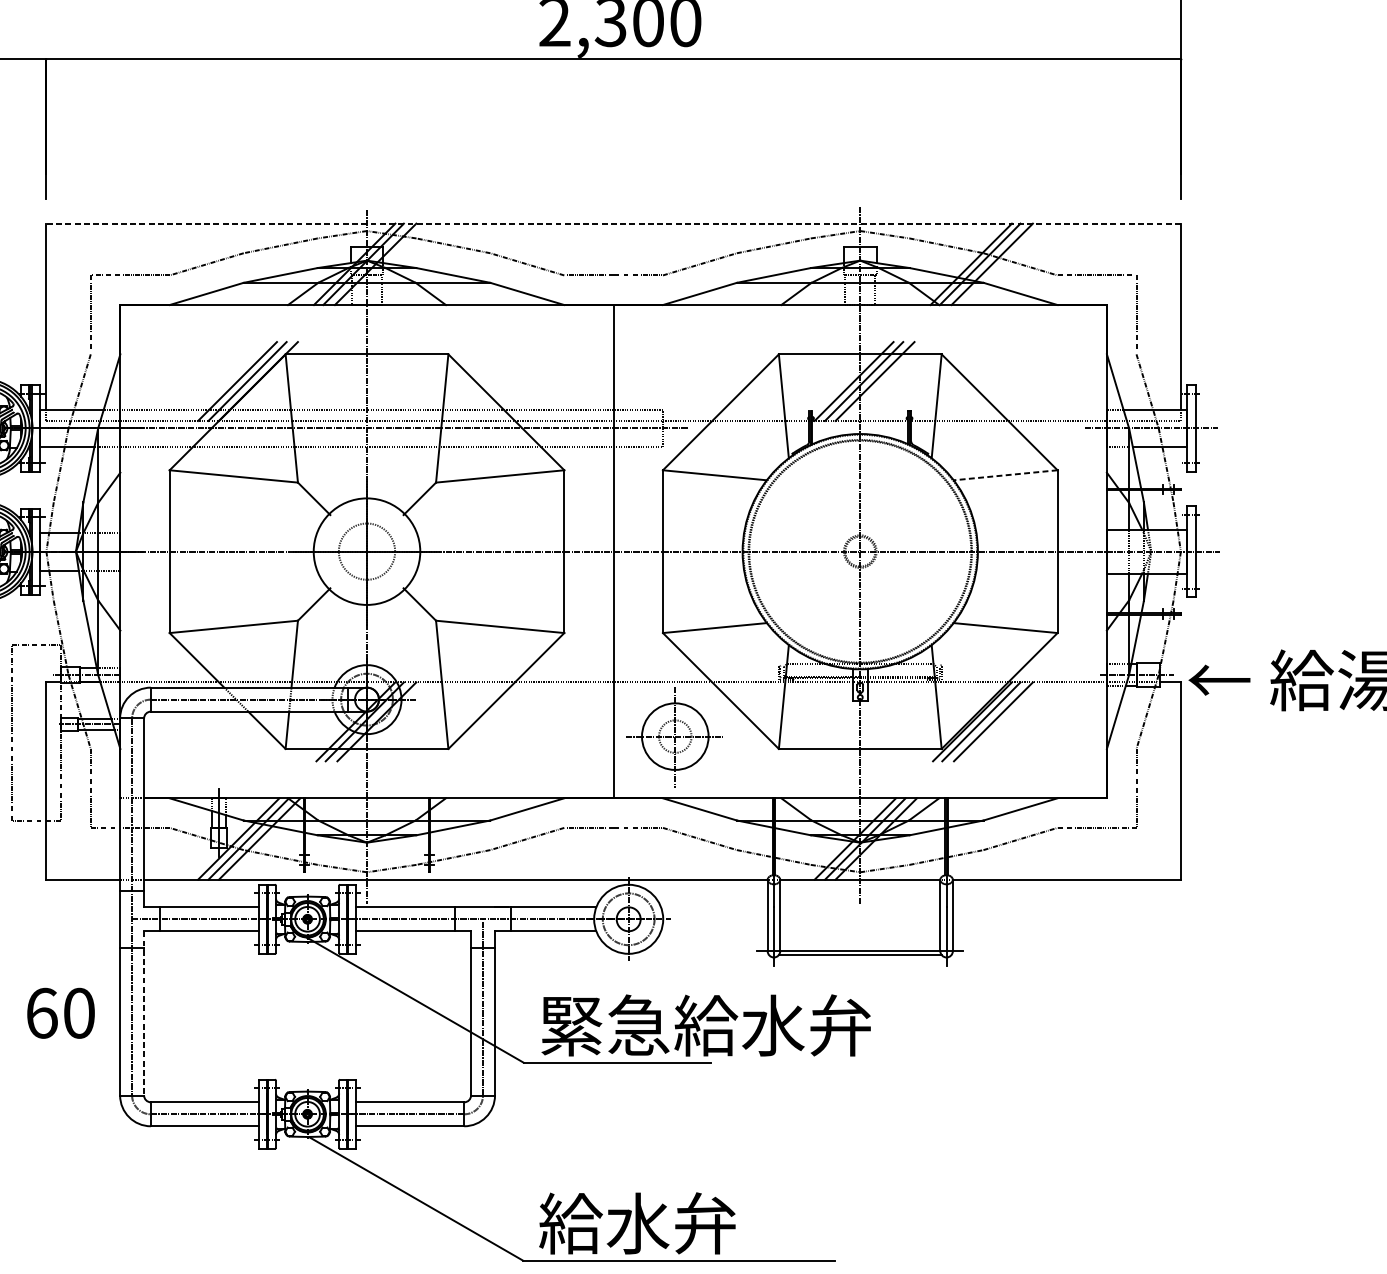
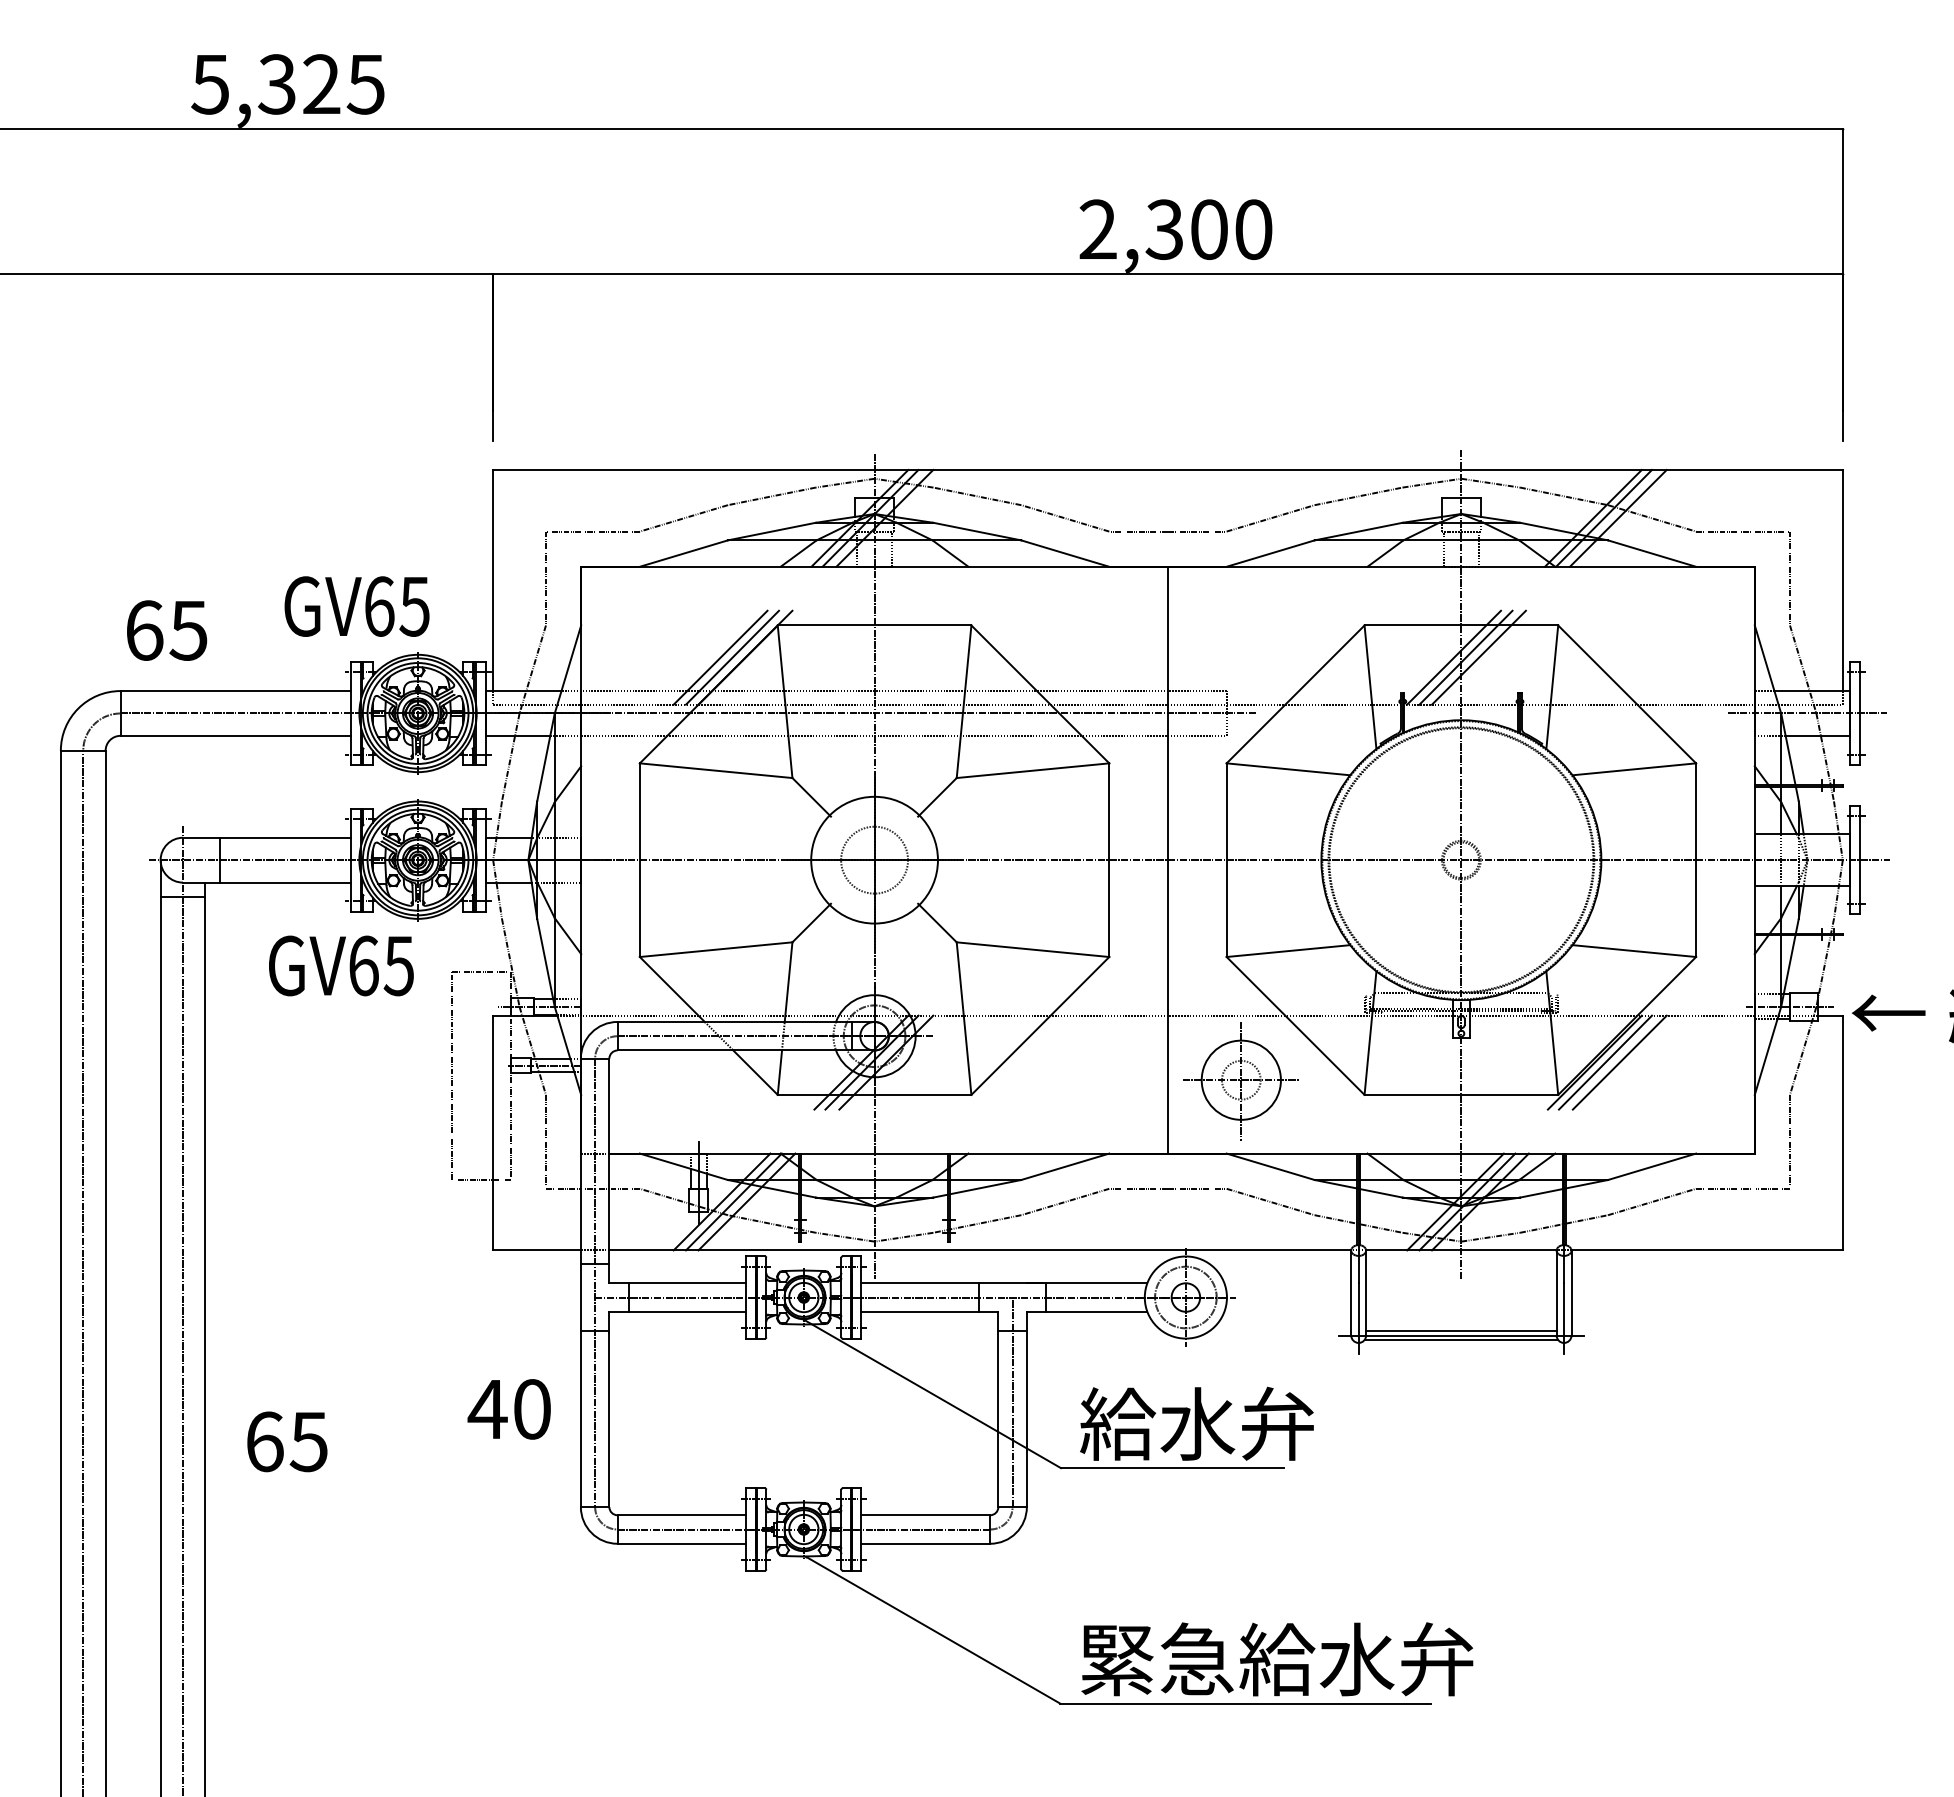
line: (613, 223) -> (1167, 469), dashed -> solid
line: (1004, 475) -> (1633, 769), dashed -> solid
line: (860, 947) -> (1461, 1330), added
text: (41, 1013) -> (487, 1409), 60 -> 40
line: (144, 1013) -> (609, 1409), dashed -> solid
text: (704, 1025) -> (1276, 1423), 緊急給水弁 -> 給水弁
text: (704, 1223) -> (1276, 1659), 給水弁 -> 緊急給水弁

